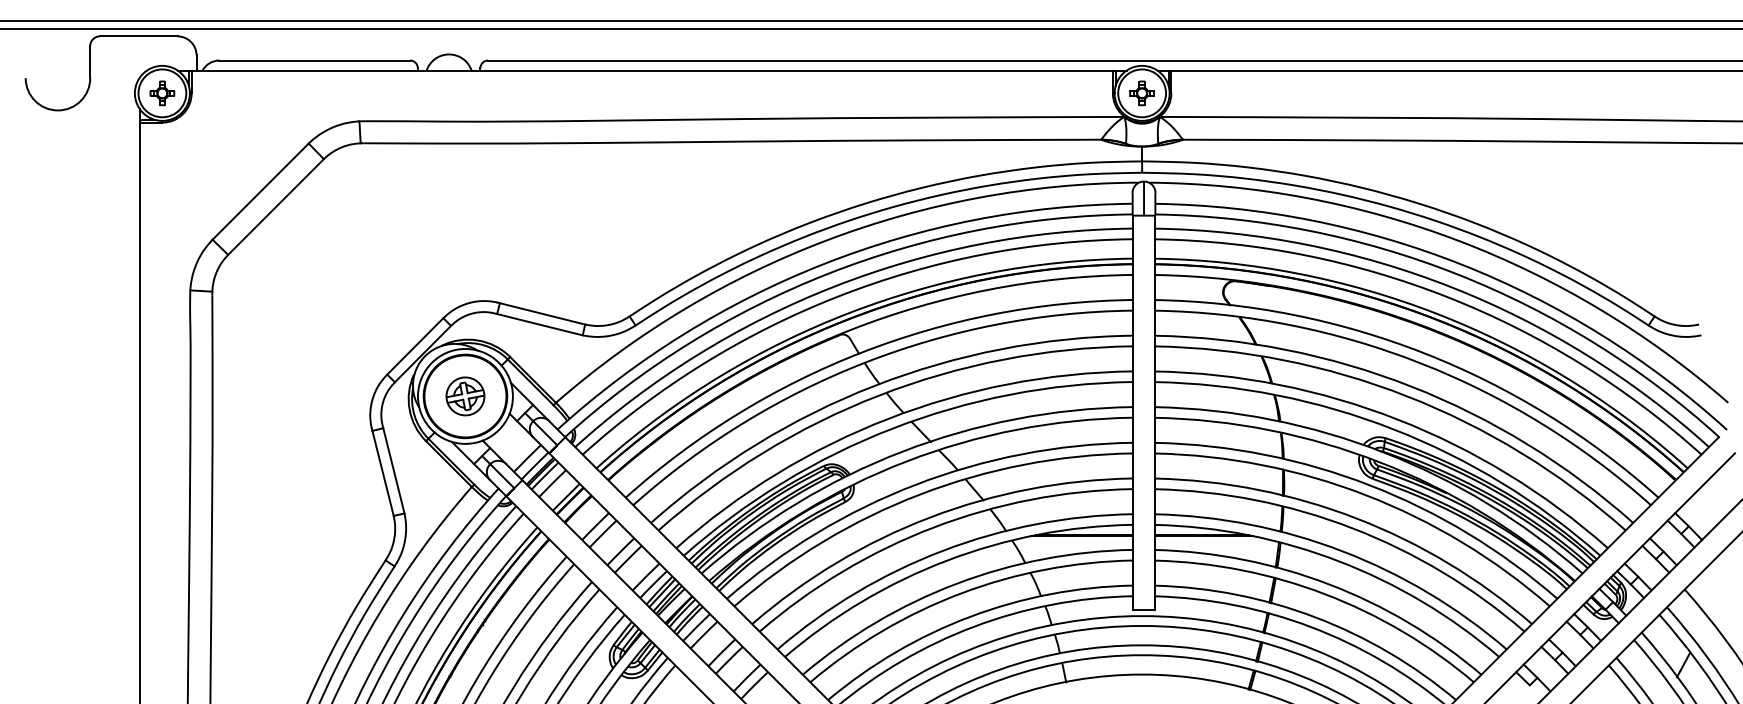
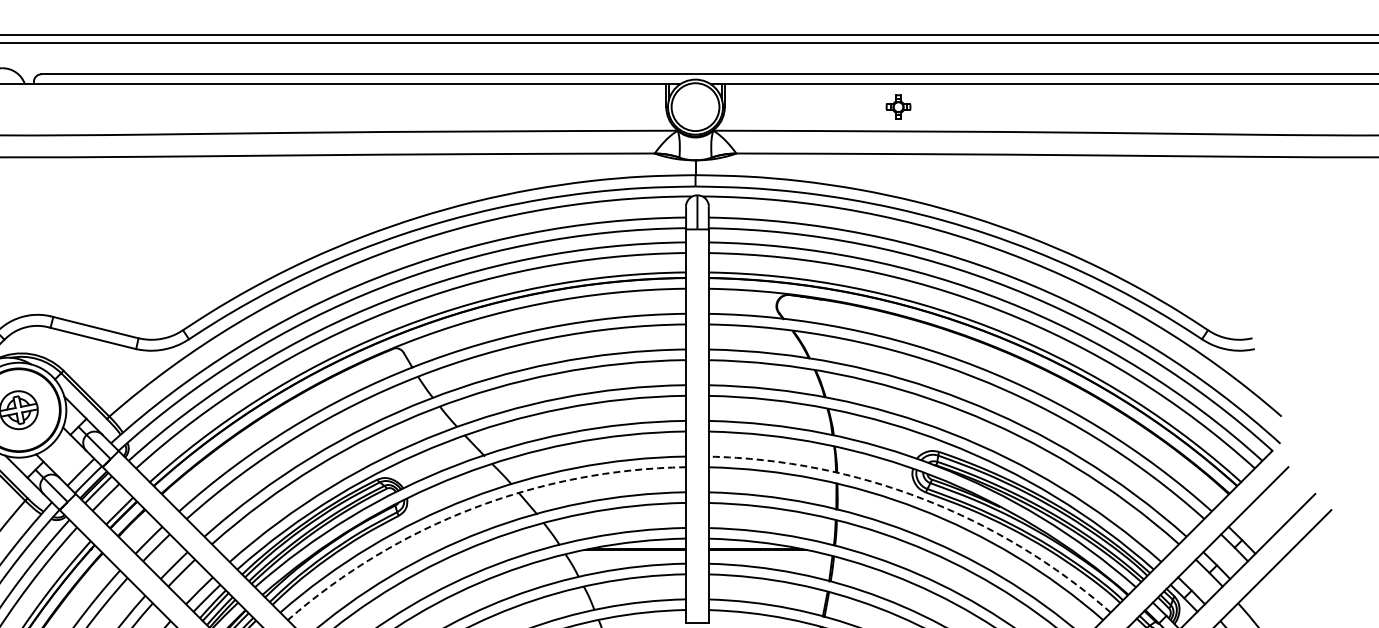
part: (1141, 93) -> (897, 107), moved
arc: (1370, 485) -> (923, 499), solid -> dashed
arc: (919, 494) -> (472, 508), solid -> dashed

